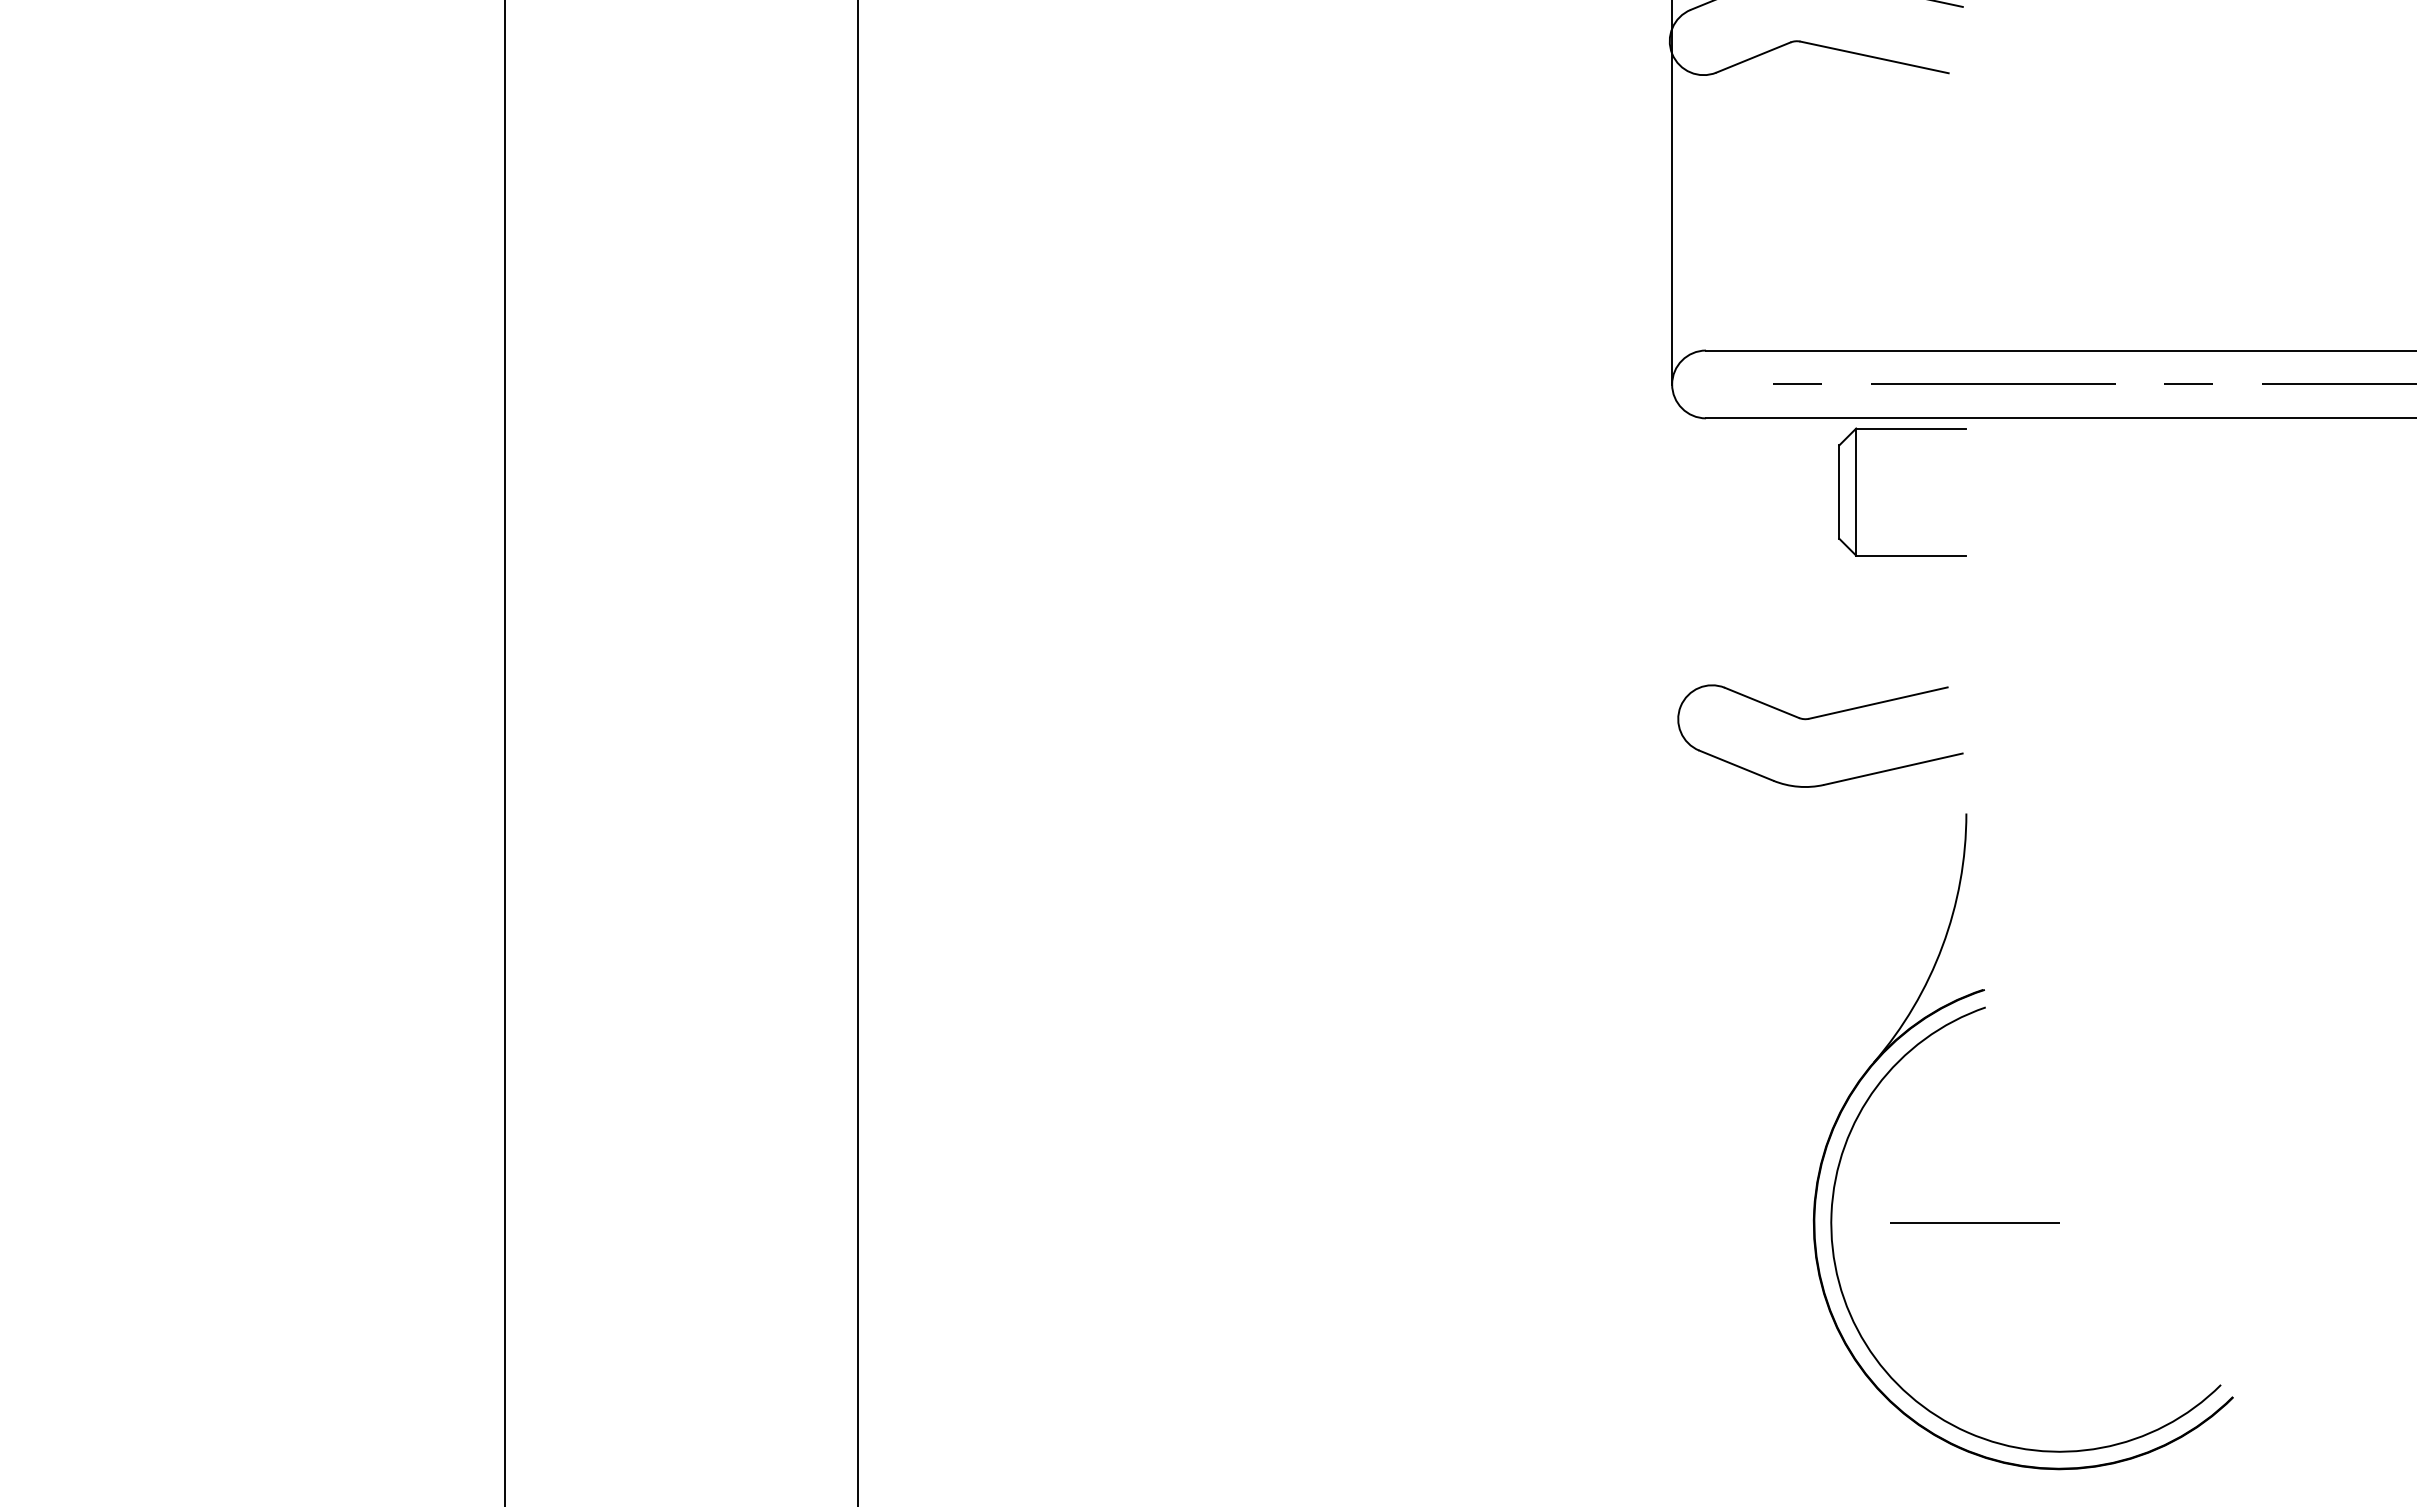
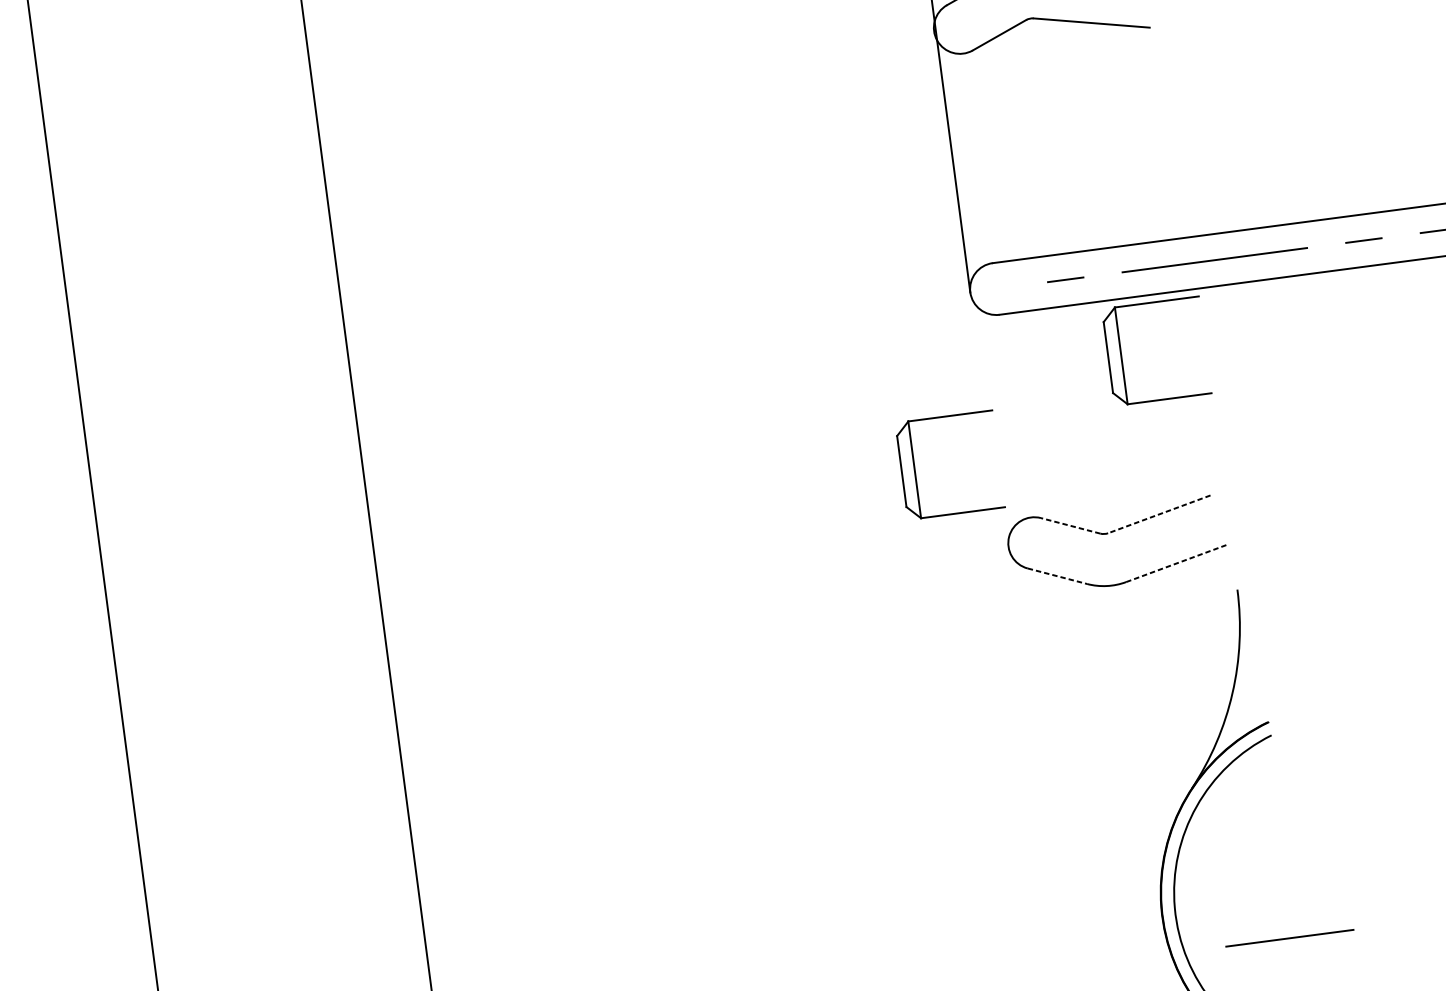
part: (1570, 603) -> (914, 469), added
line: (1761, 702) -> (1070, 525), solid -> dashed
line: (1877, 703) -> (1158, 514), solid -> dashed
line: (1736, 765) -> (1057, 576), solid -> dashed
line: (1893, 769) -> (1177, 563), solid -> dashed
line: (1974, 1222) -> (1289, 937), moved

